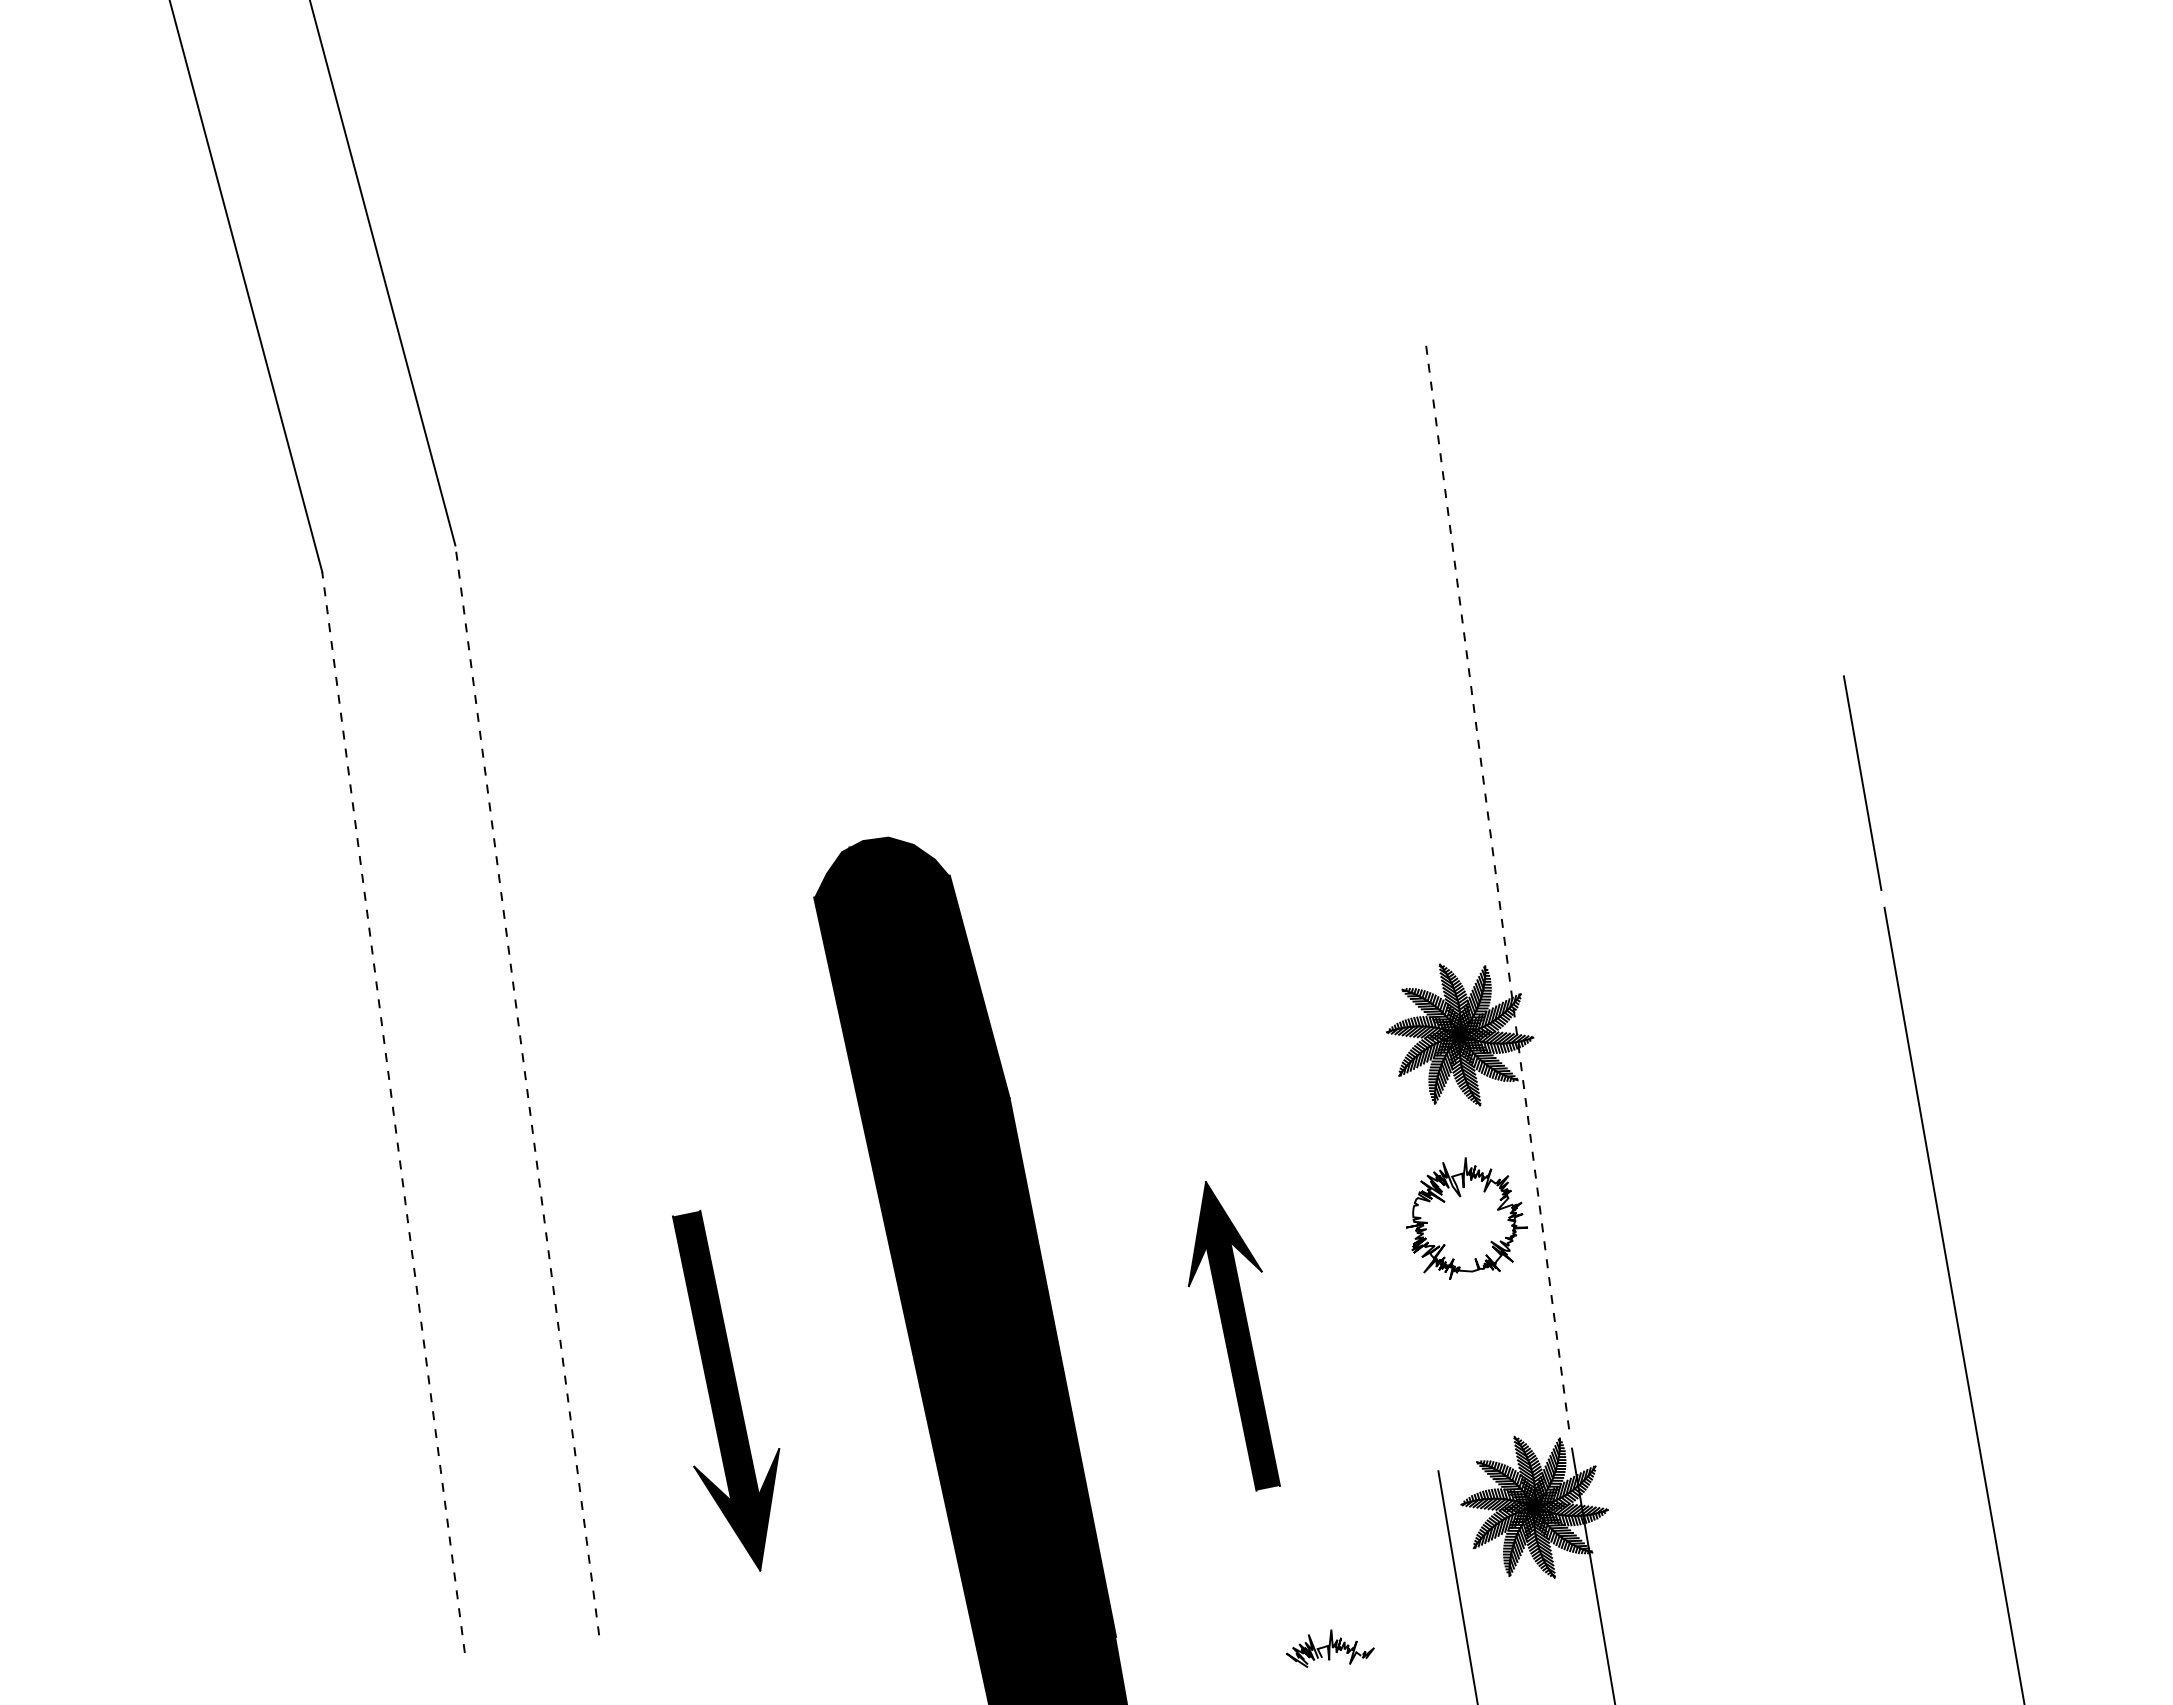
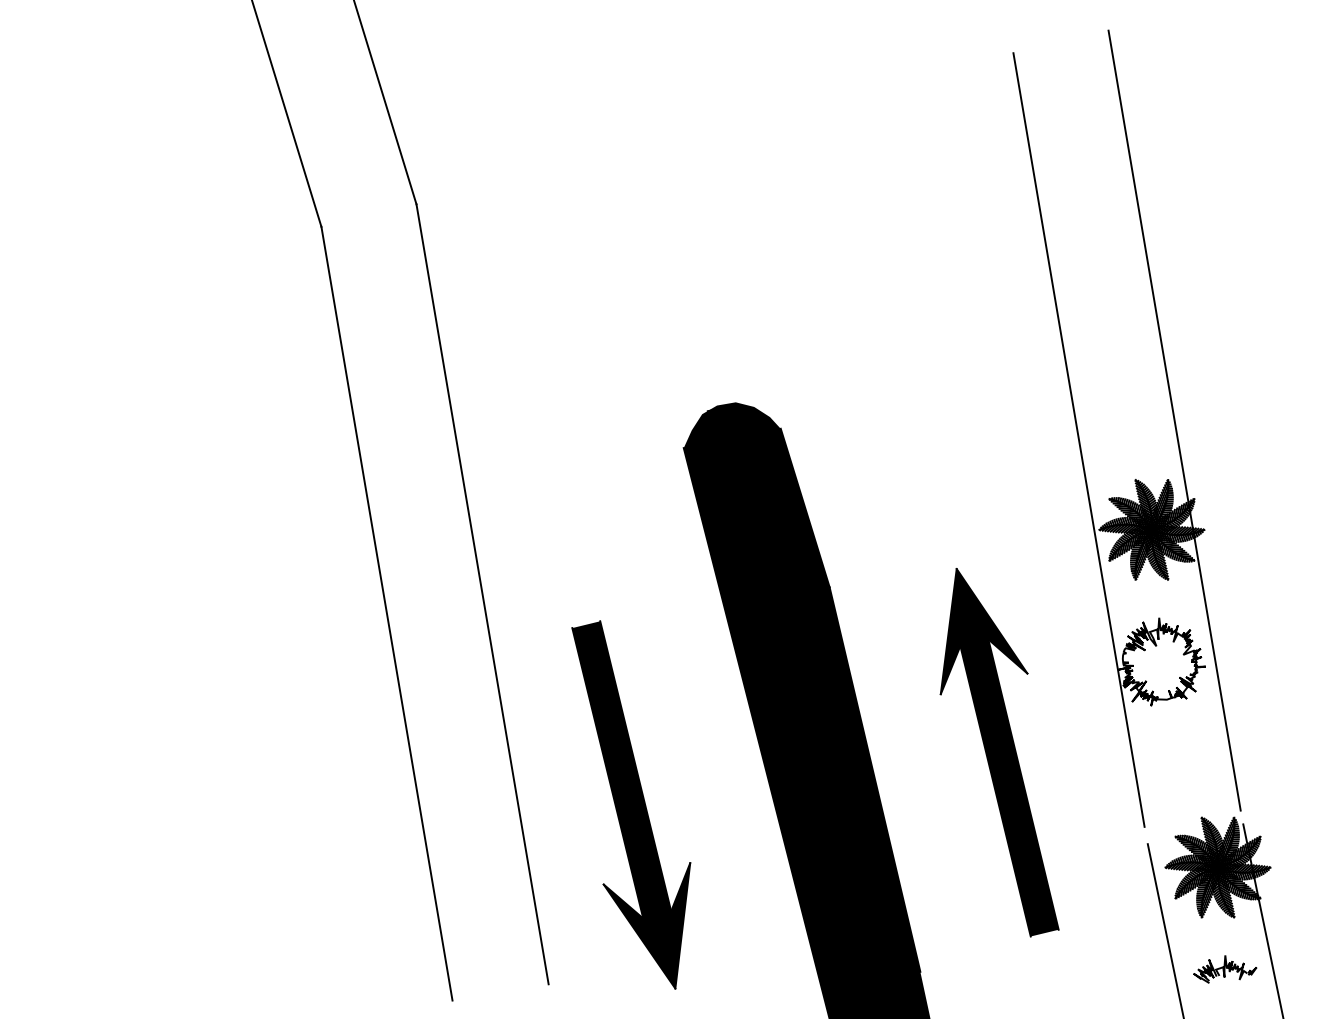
line: (1497, 884) -> (1174, 420), dashed -> solid
line: (1363, 906) -> (1079, 440), added
line: (527, 1090) -> (482, 594), dashed -> solid
line: (393, 1111) -> (386, 613), dashed -> solid
part: (1234, 1336) -> (997, 752), size x1.67
part: (725, 1390) -> (633, 804), size x1.43
part: (1330, 1648) -> (1225, 968), moved

